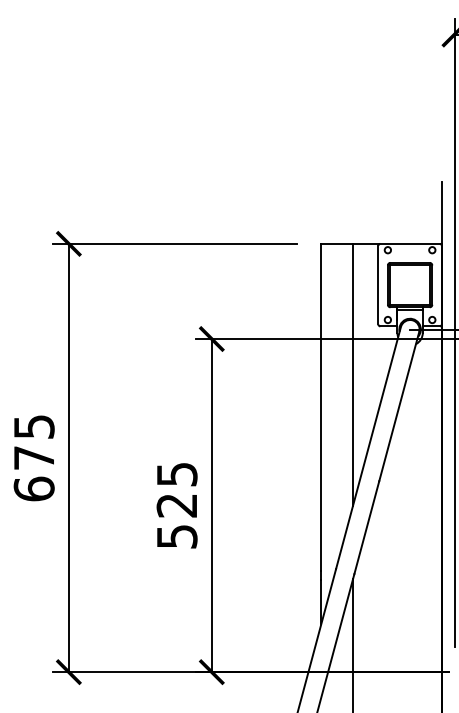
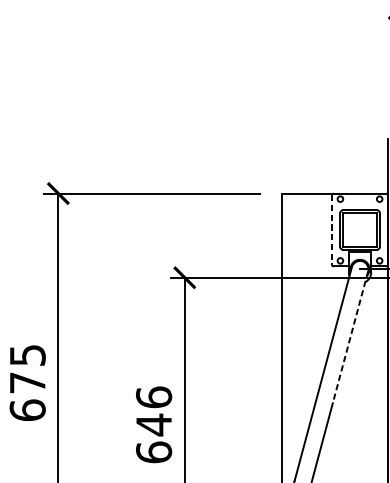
line: (378, 285) -> (332, 230), solid -> dashed
line: (353, 374) -> (309, 309), removed
line: (399, 407) -> (350, 338), solid -> dashed
text: (176, 505) -> (153, 424), 525 -> 646

